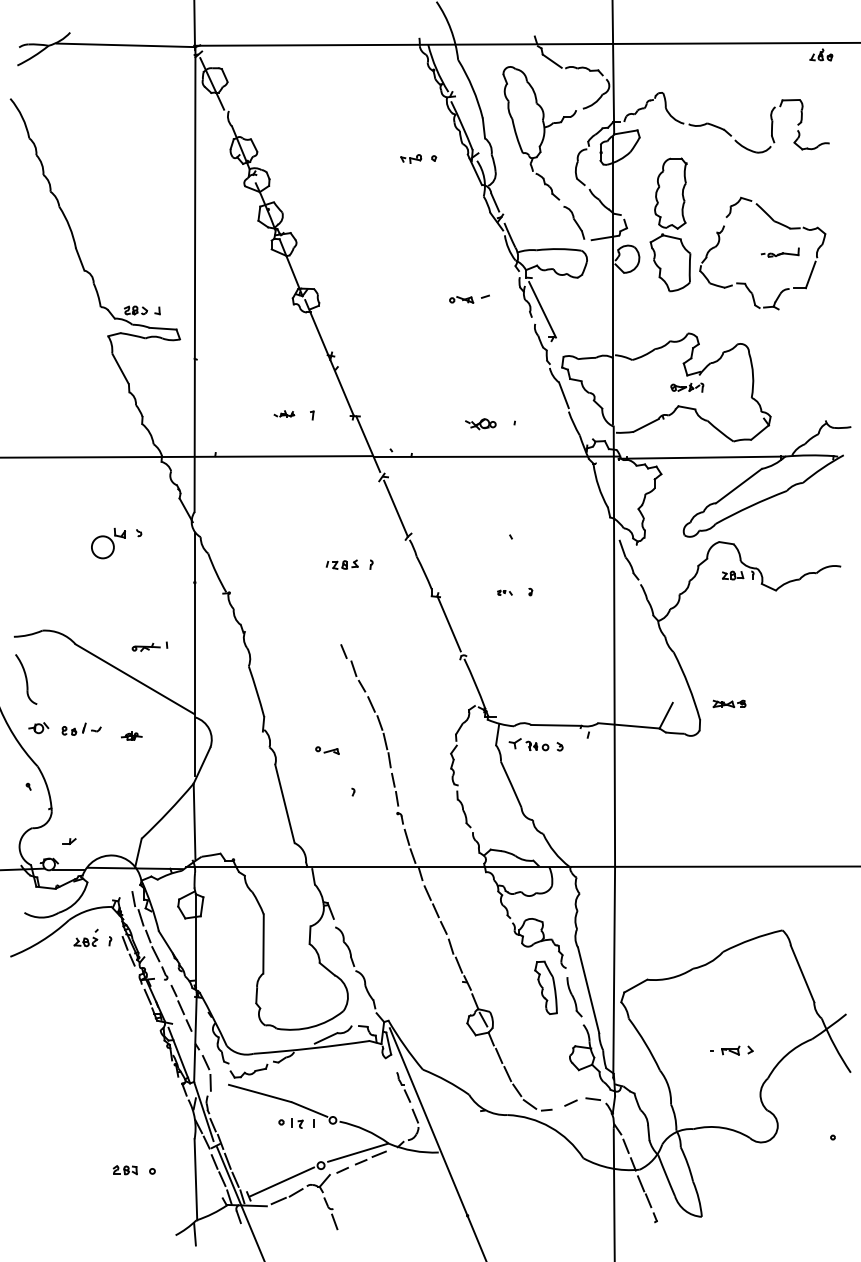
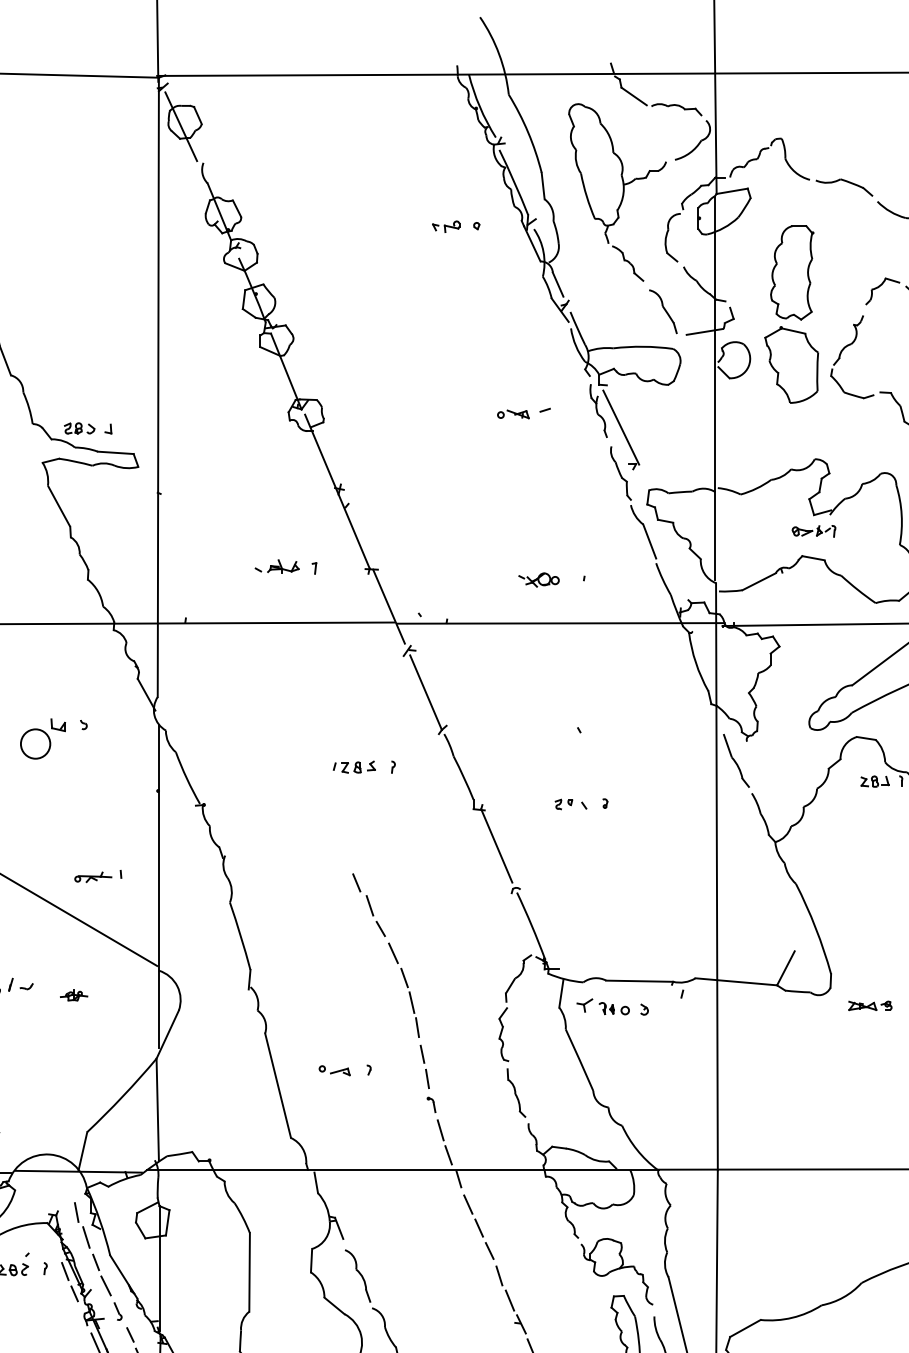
part: (284, 413) -> (277, 565), size x1.67
part: (504, 592) -> (570, 804), size x1.67
part: (729, 703) -> (870, 1005), moved
part: (327, 750) -> (334, 1070), moved

